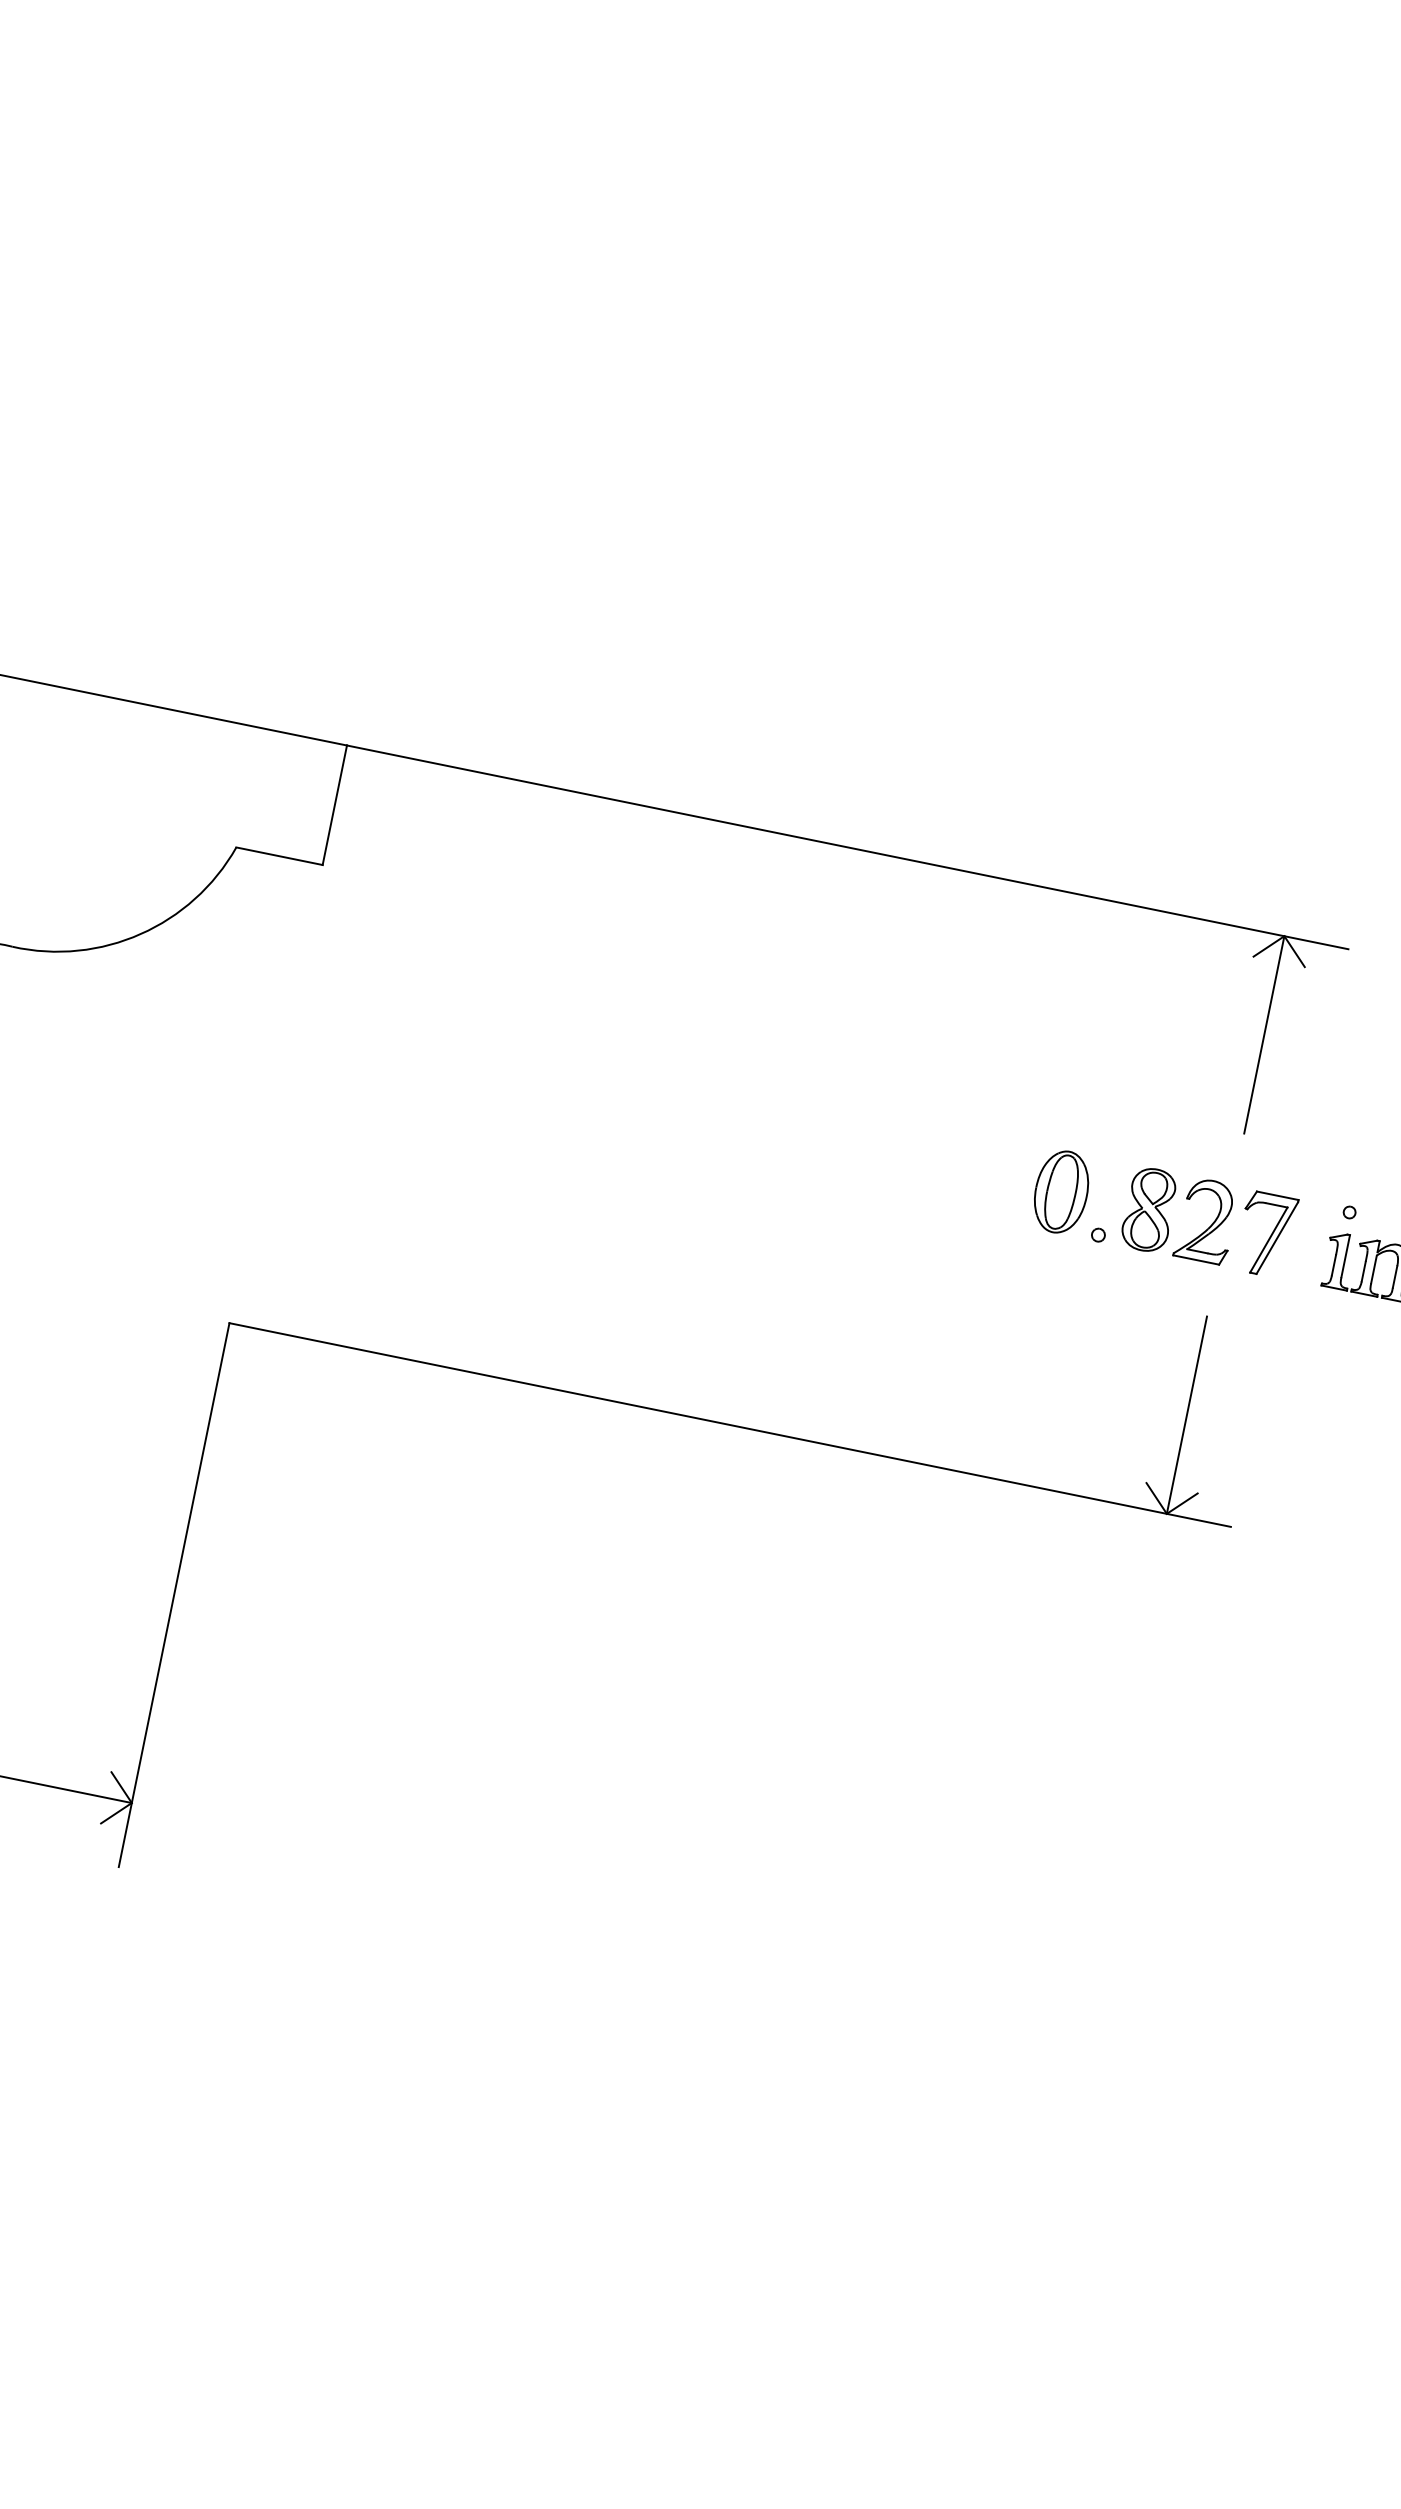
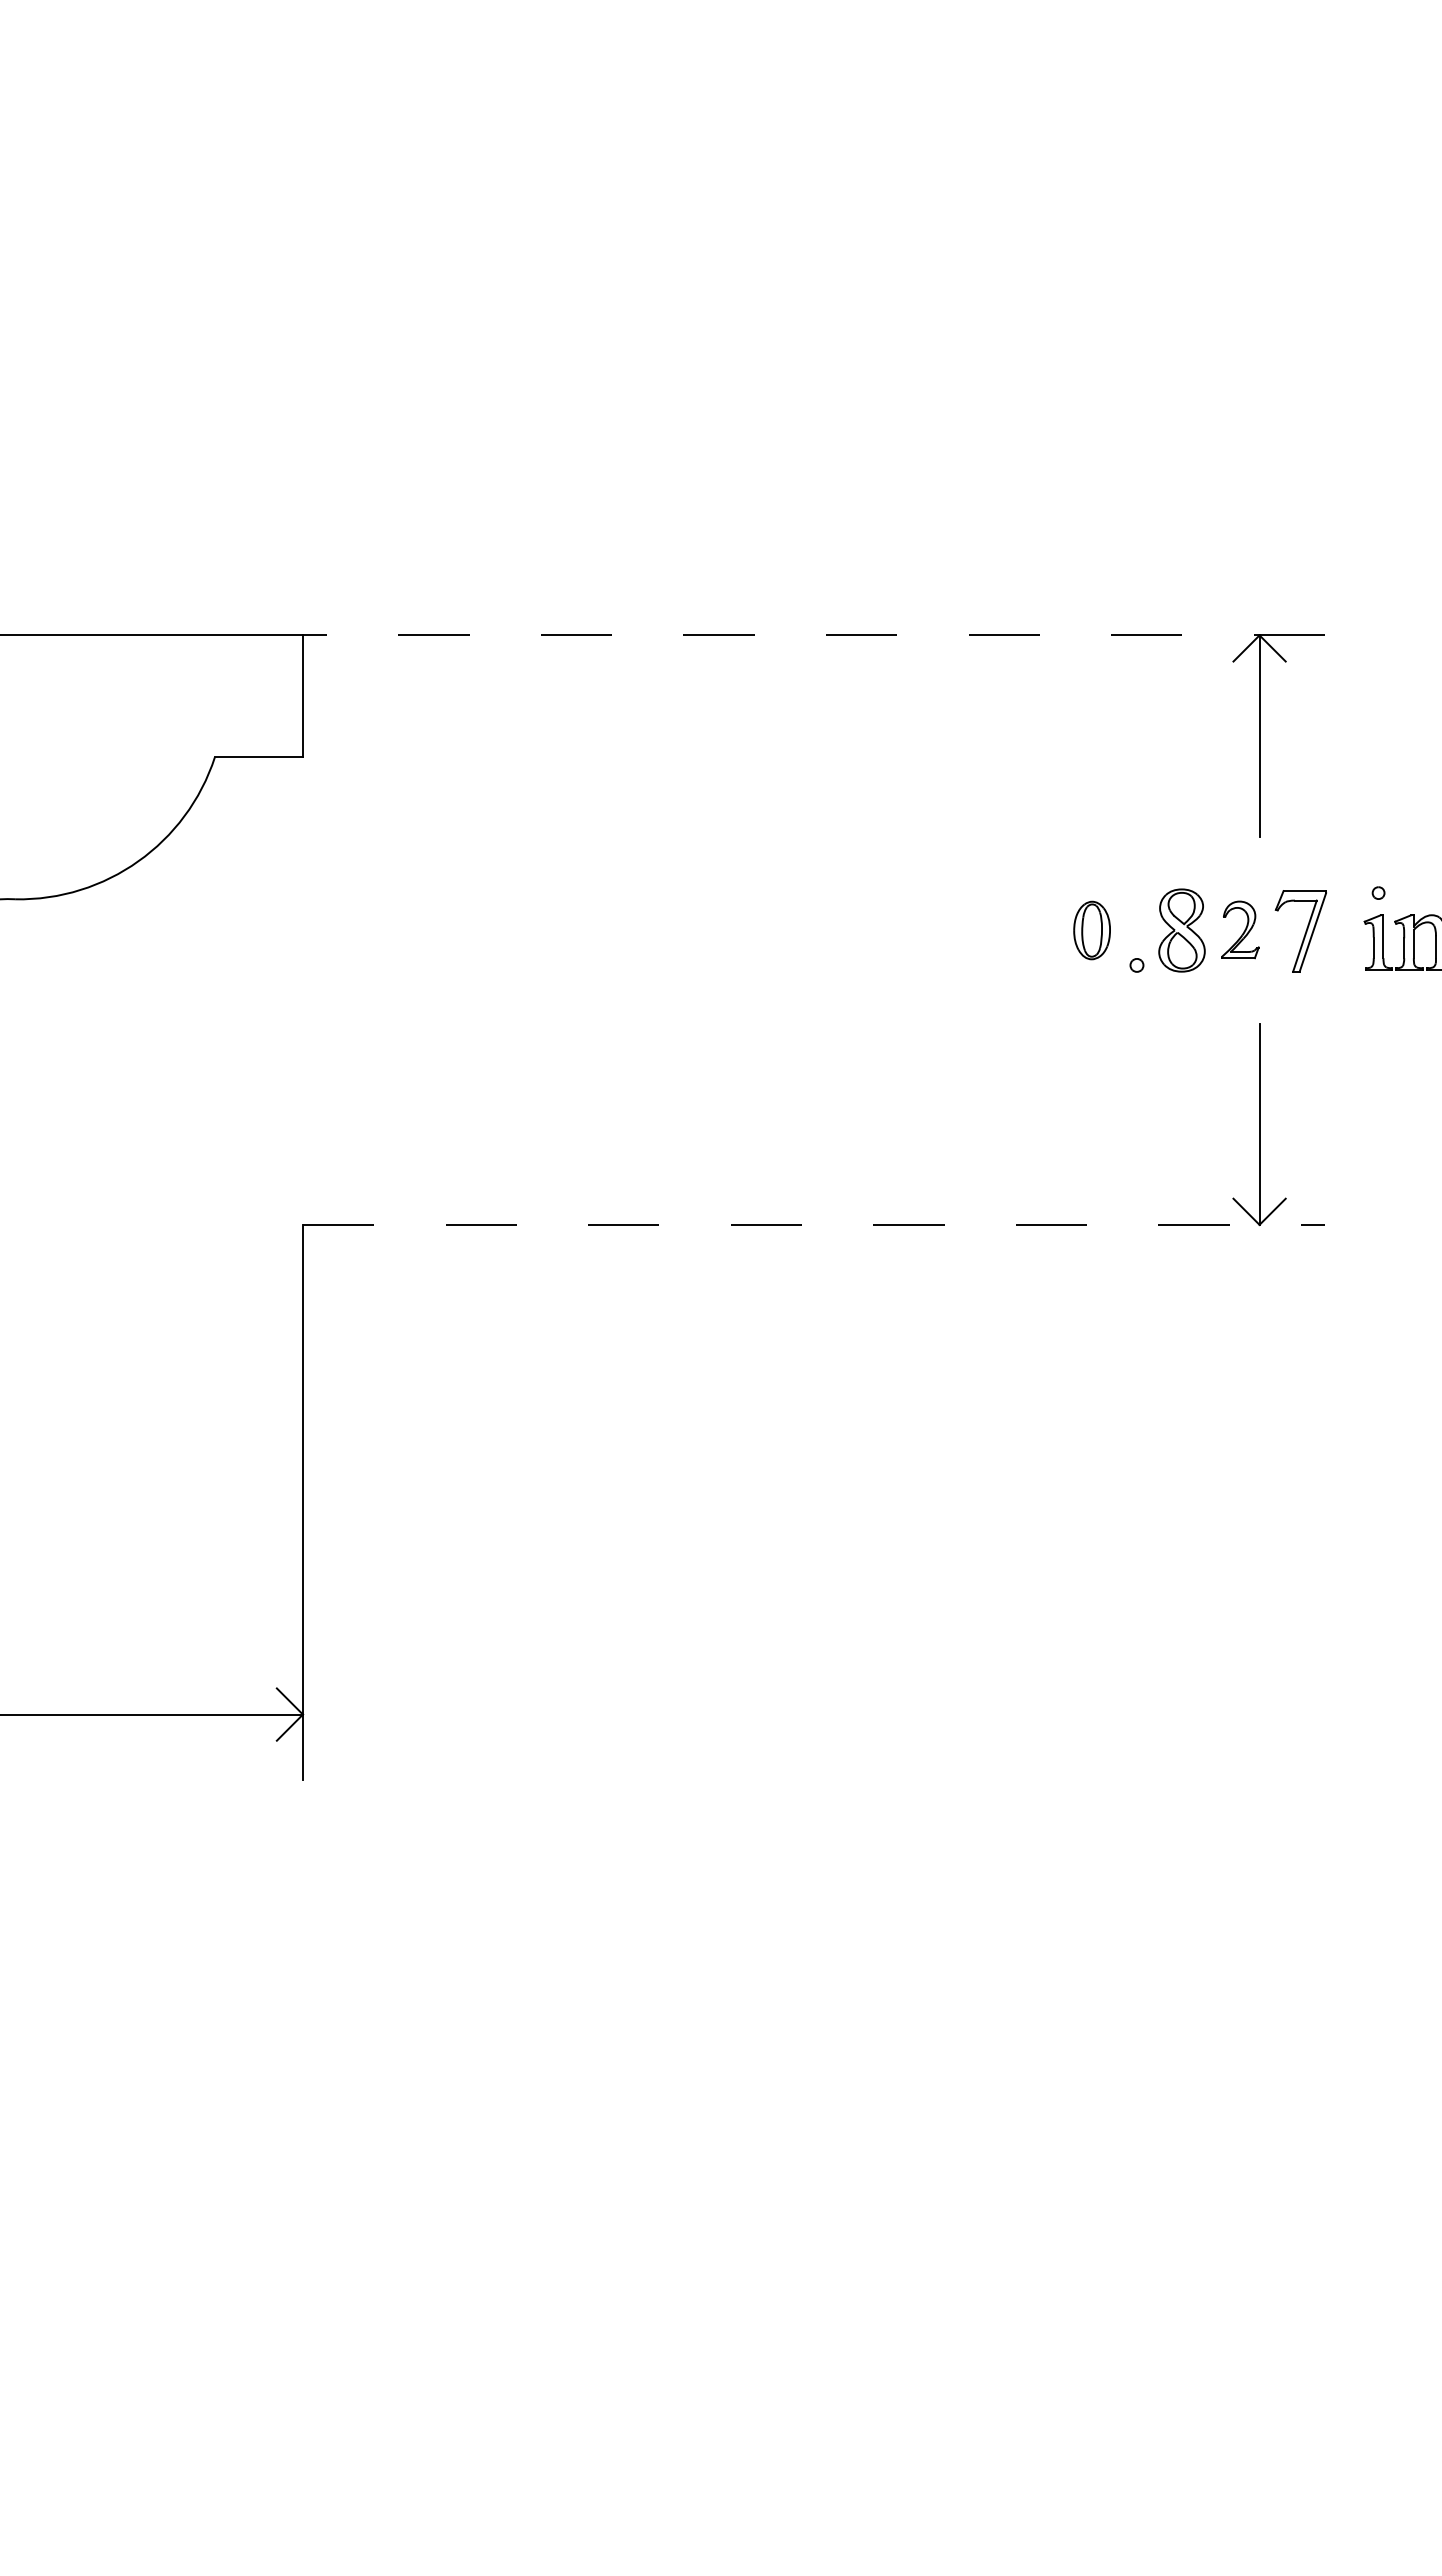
line: (847, 847) -> (813, 635), solid -> dashed
part: (1060, 1191) -> (1091, 930), size x0.7
part: (1207, 1220) -> (1240, 929), size x0.7
line: (729, 1424) -> (813, 1224), solid -> dashed

